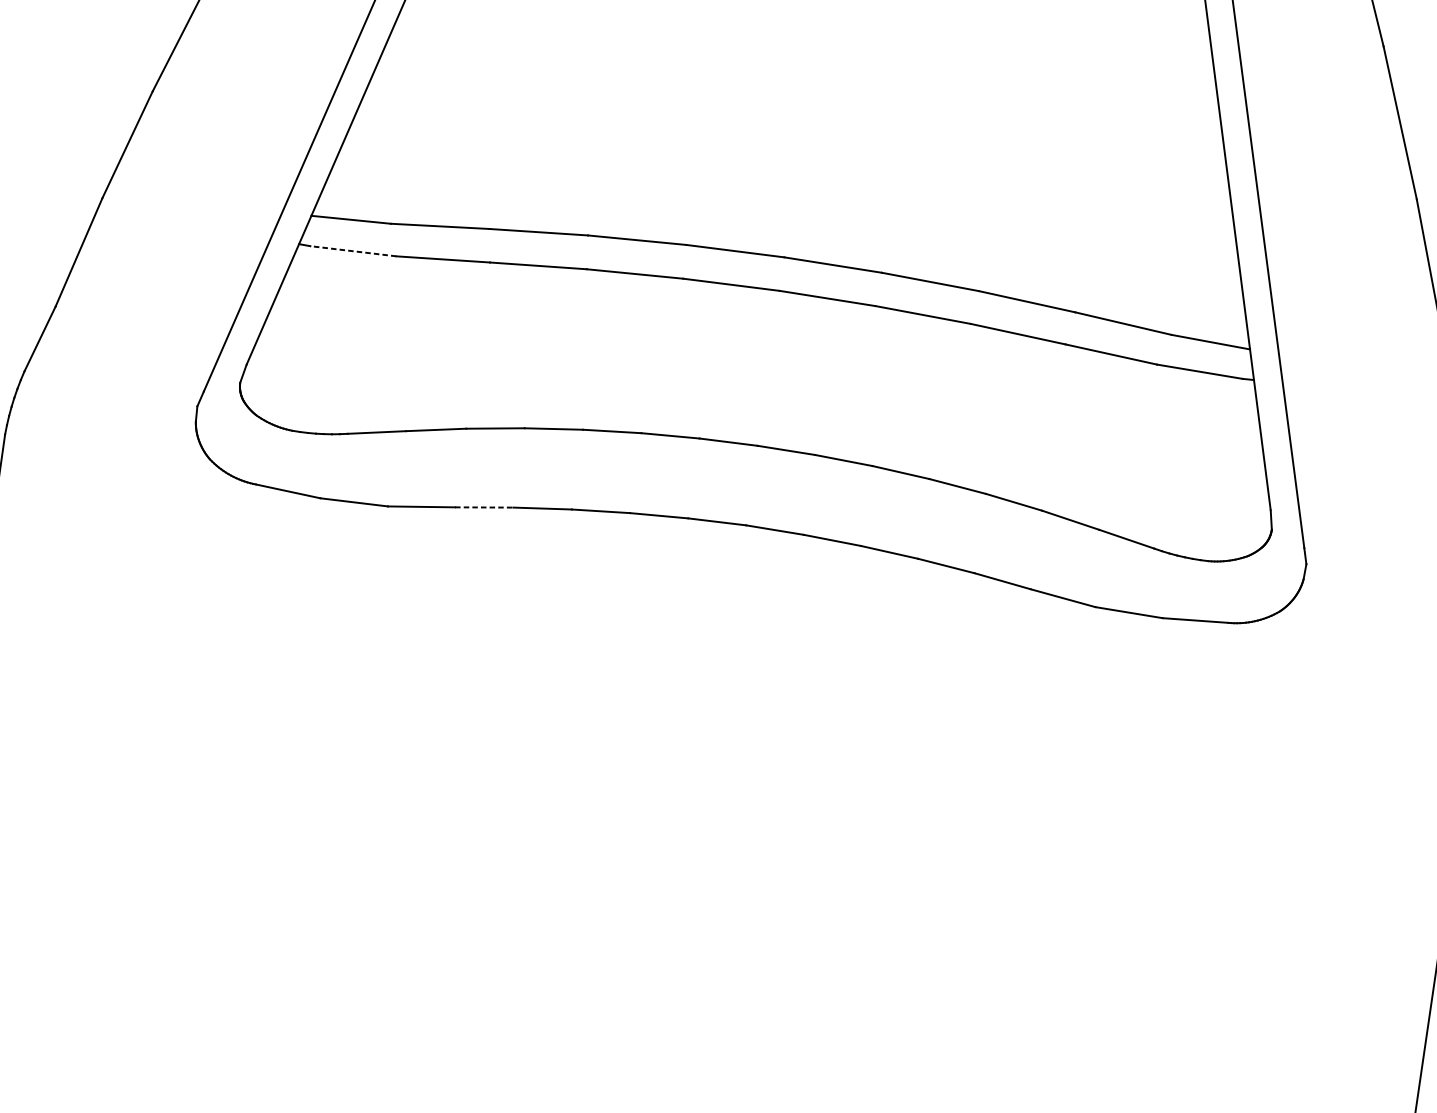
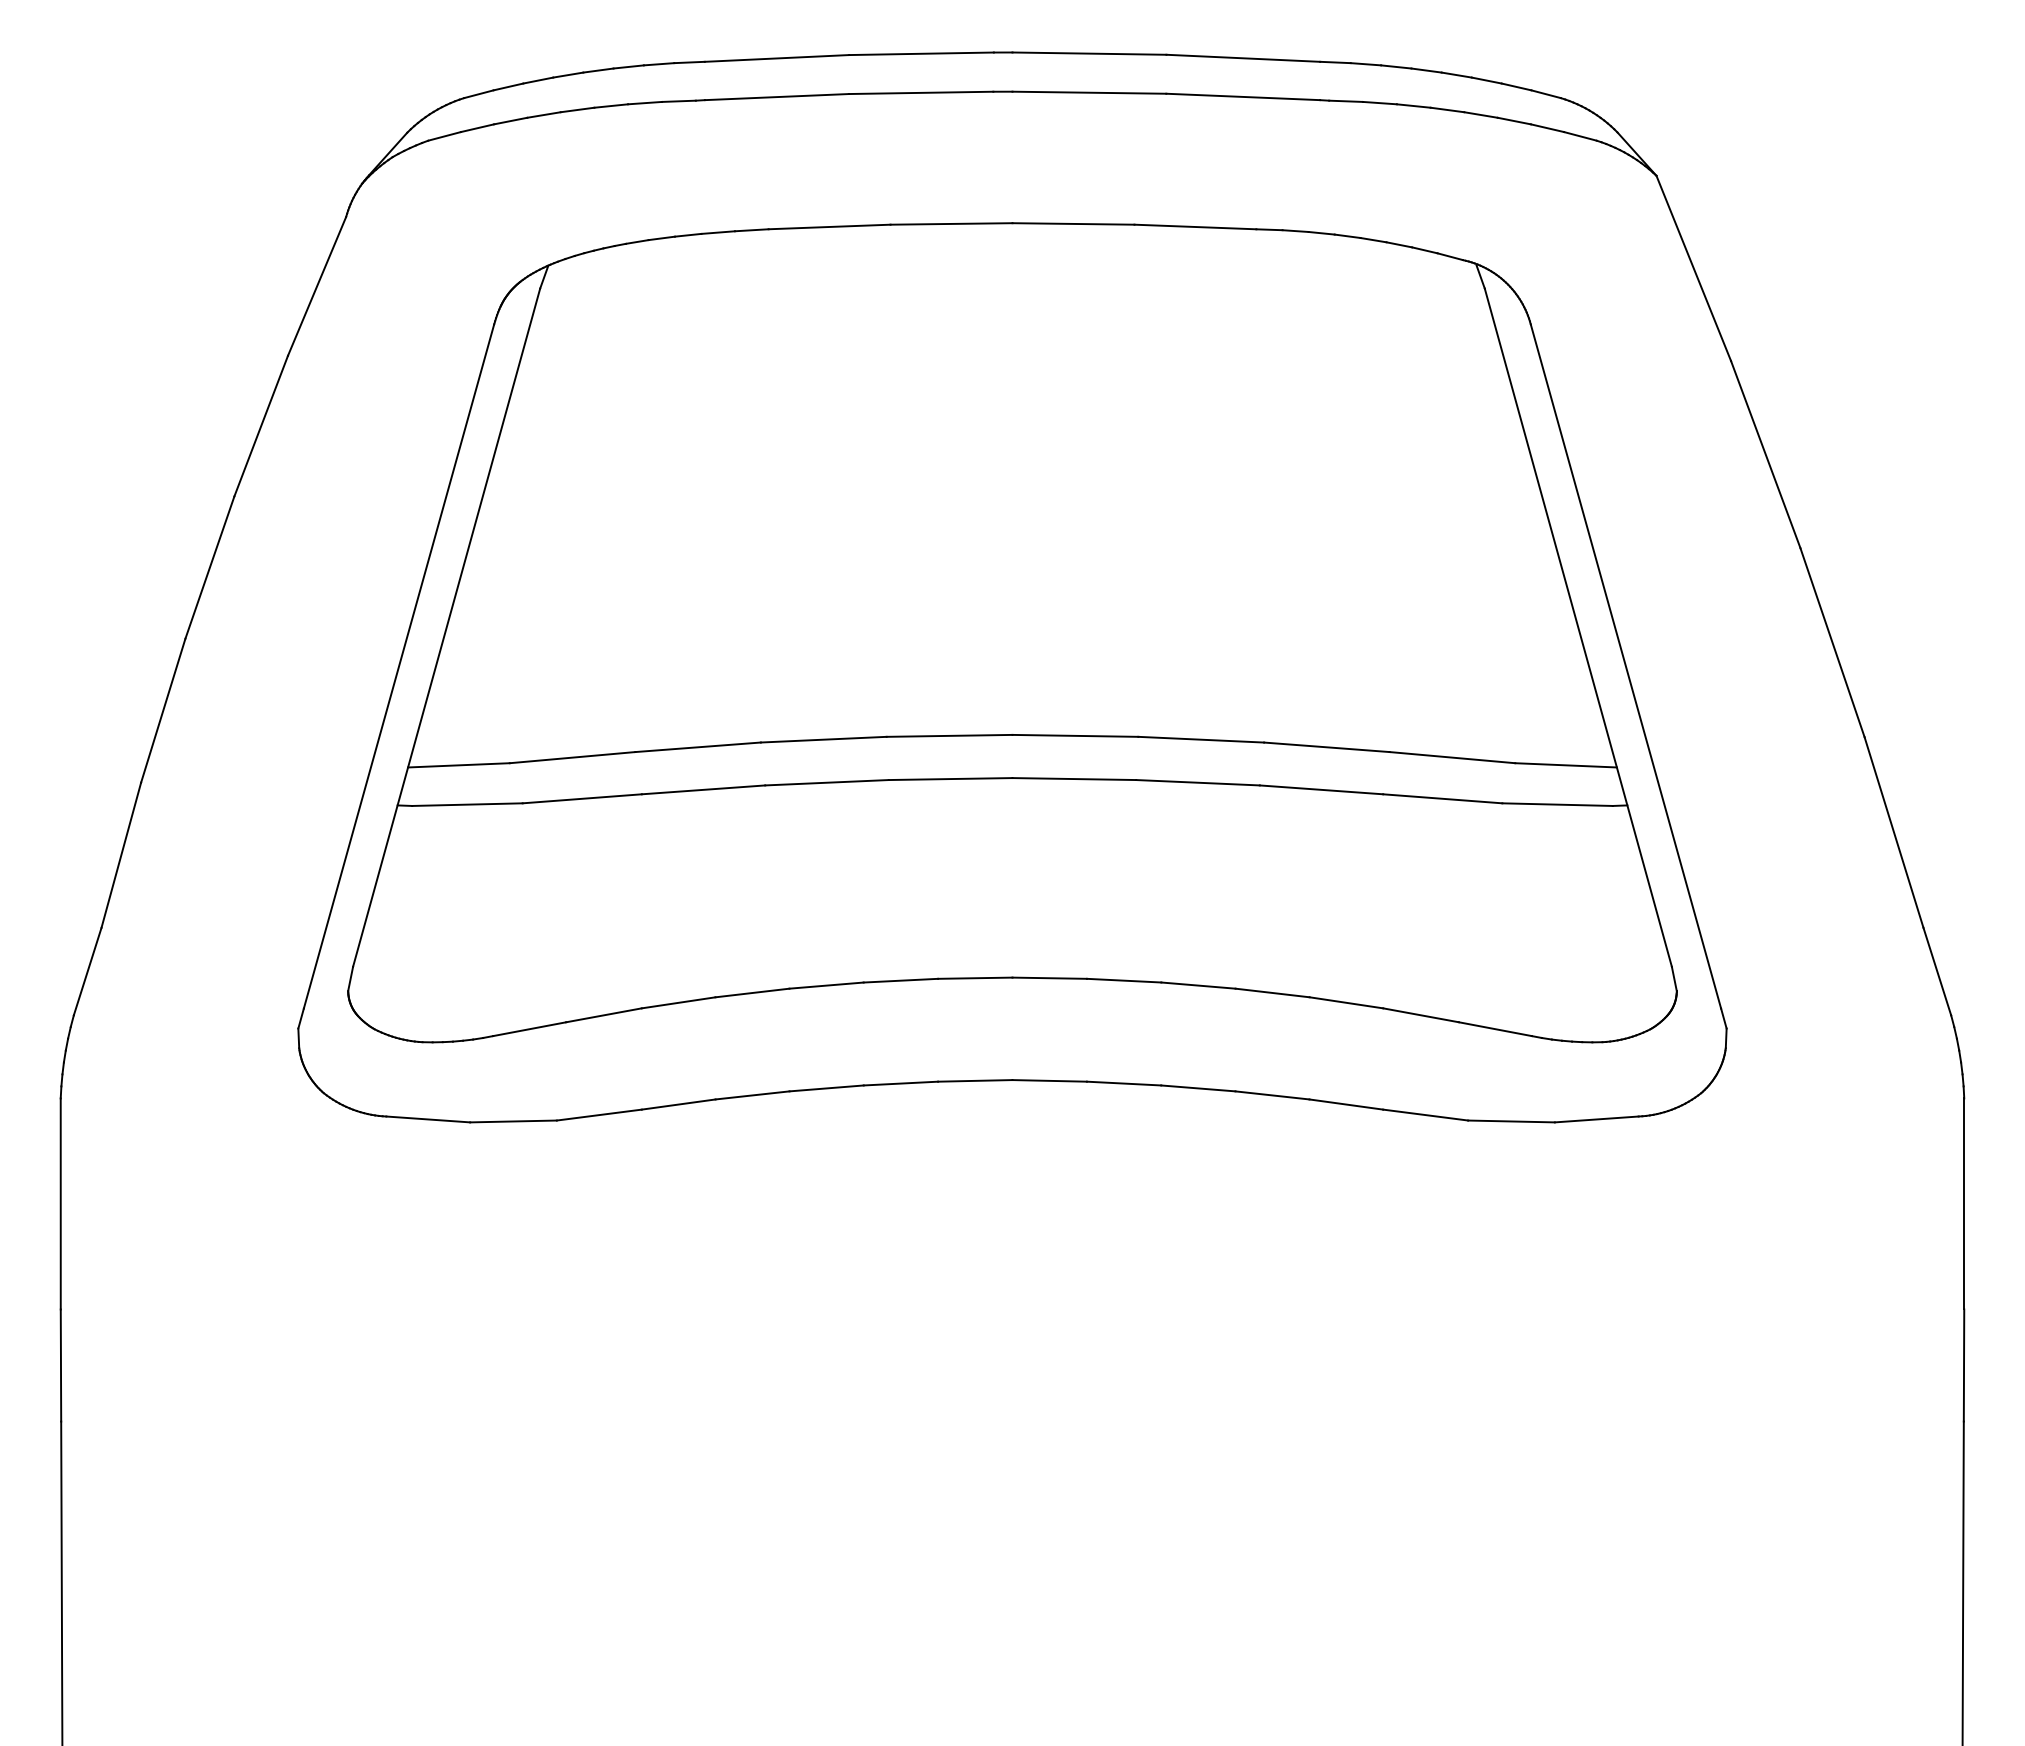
line: (352, 251) -> (466, 804), dashed -> solid
line: (484, 507) -> (679, 1104), dashed -> solid

